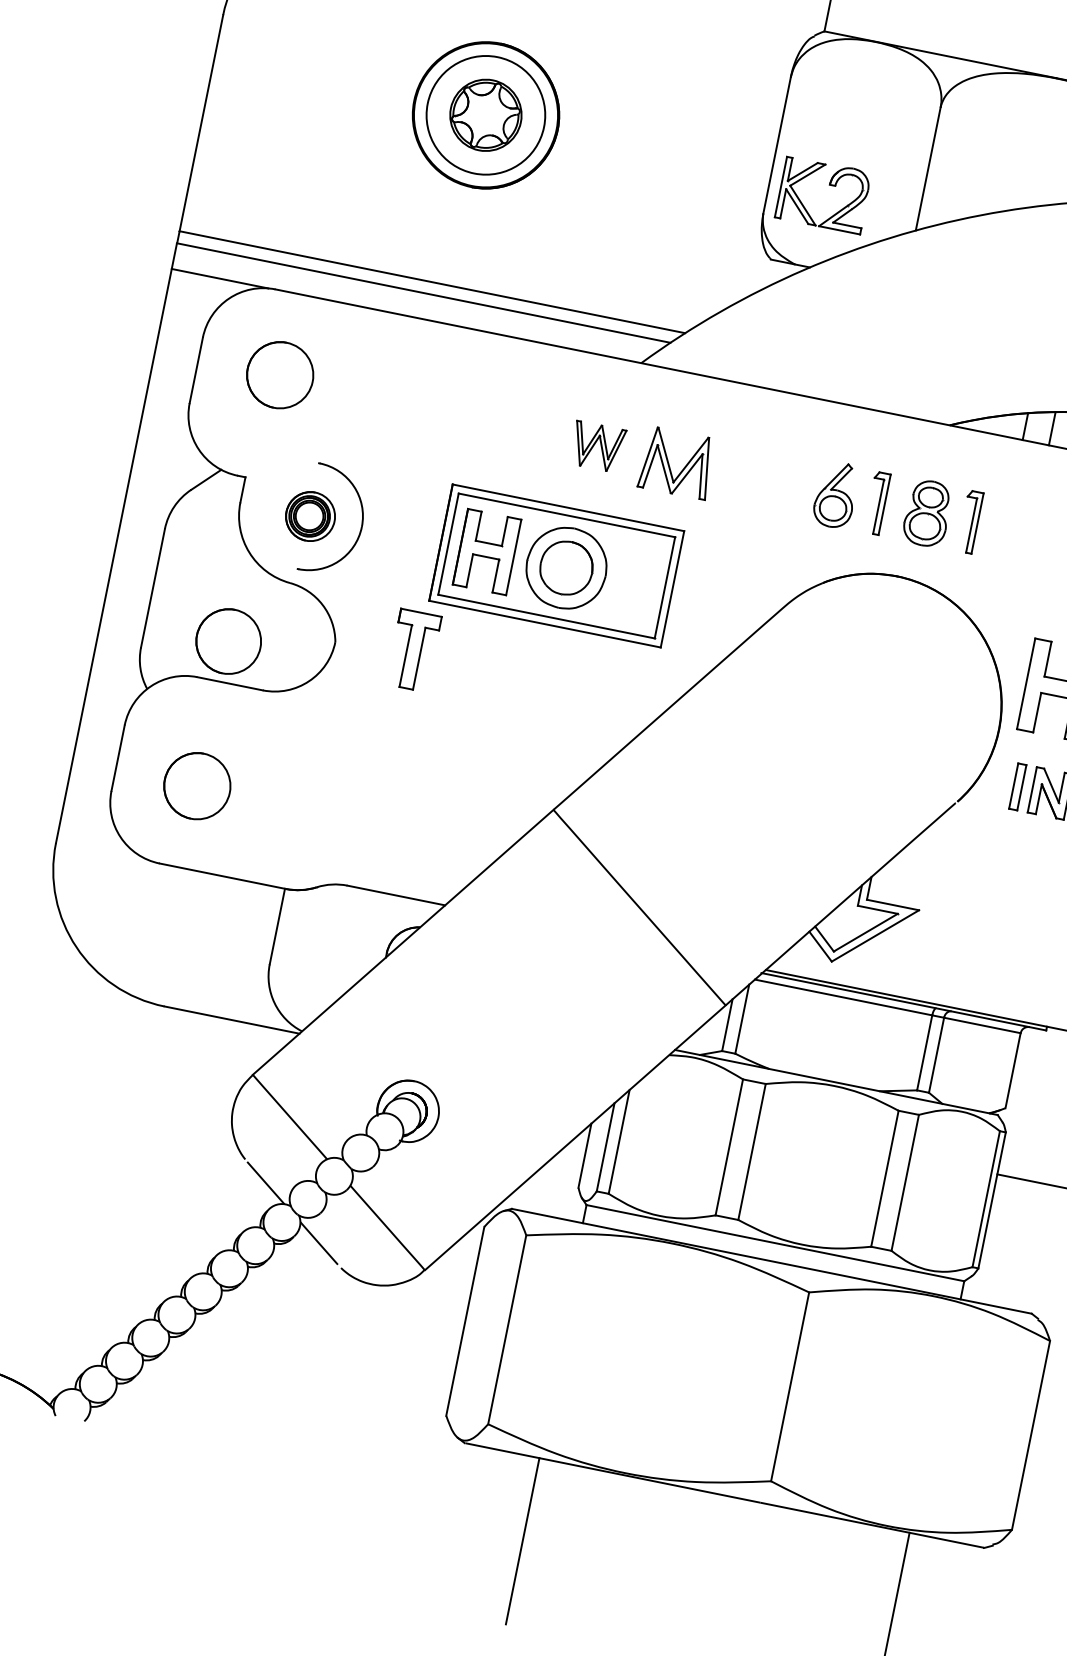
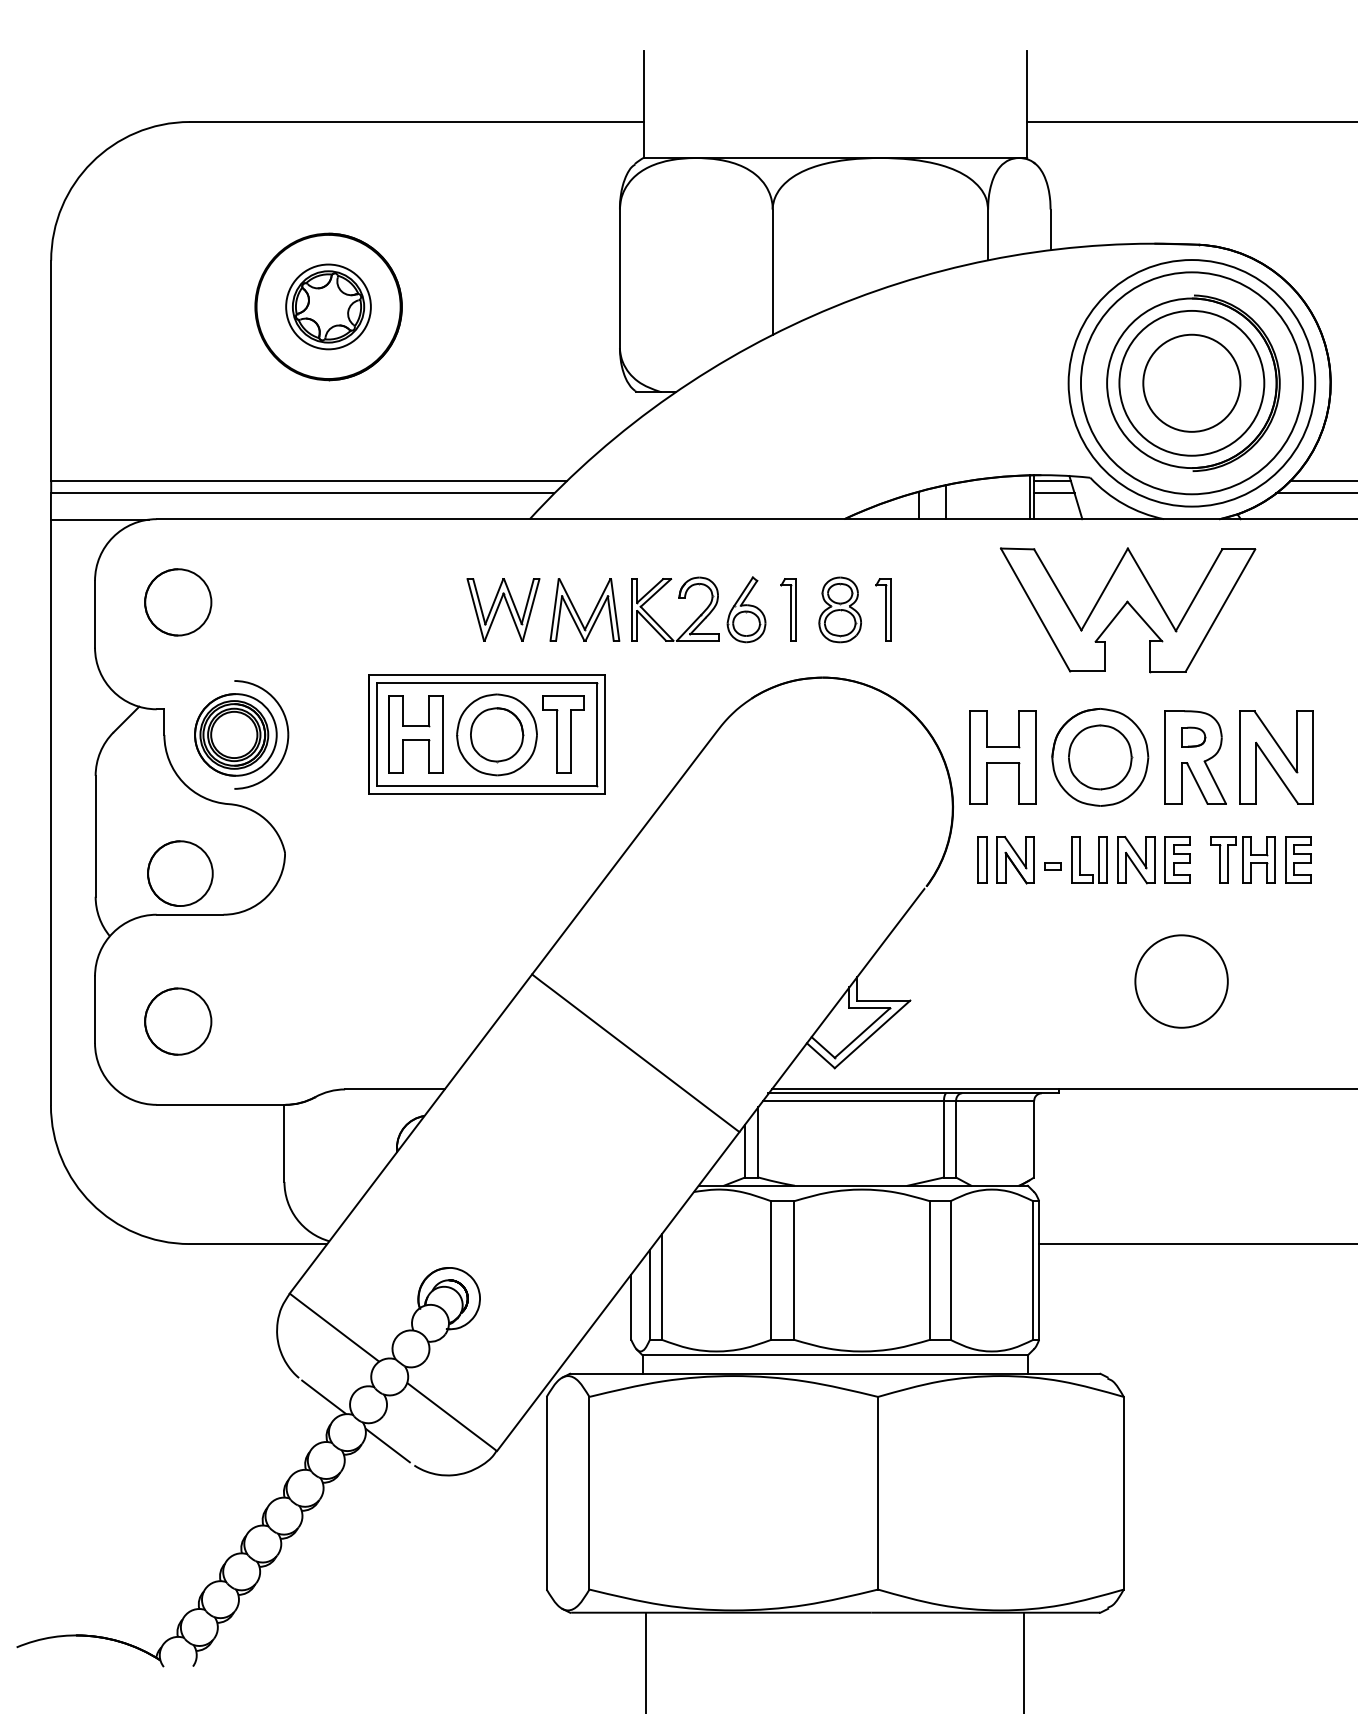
circle: (485, 114) -> (328, 306), size x0.71
part: (828, 185) -> (678, 598), moved
part: (597, 446) -> (503, 609), size x1.43
part: (310, 516) -> (235, 734), size x1.67
part: (413, 650) -> (563, 734), moved

